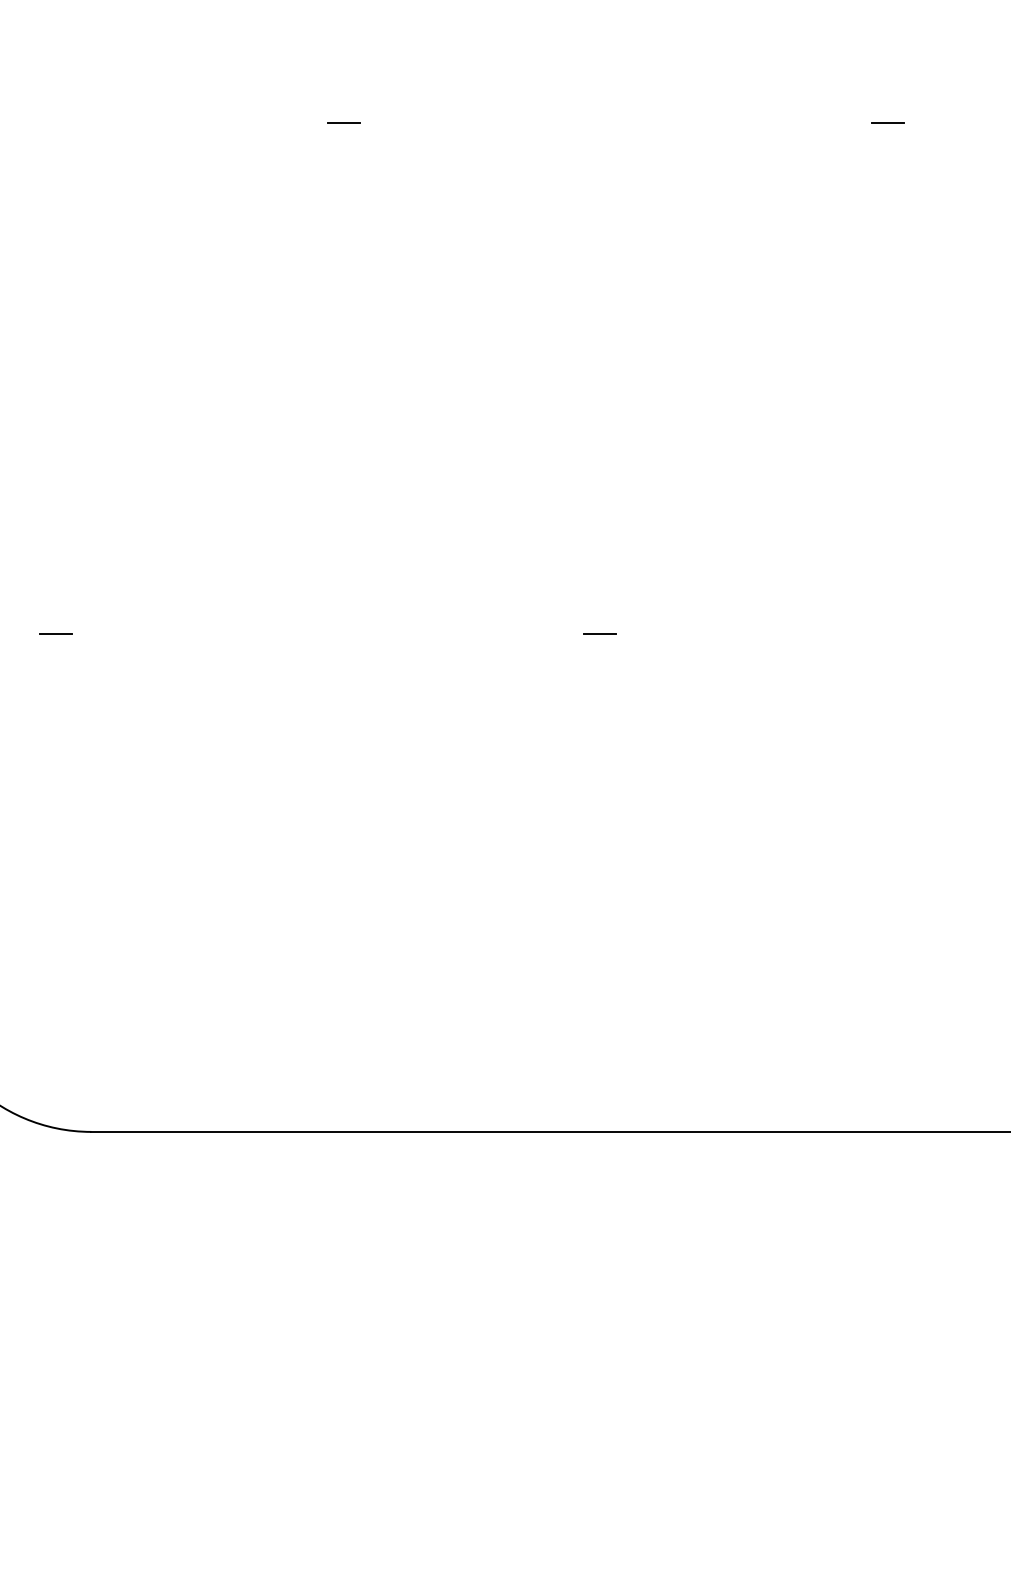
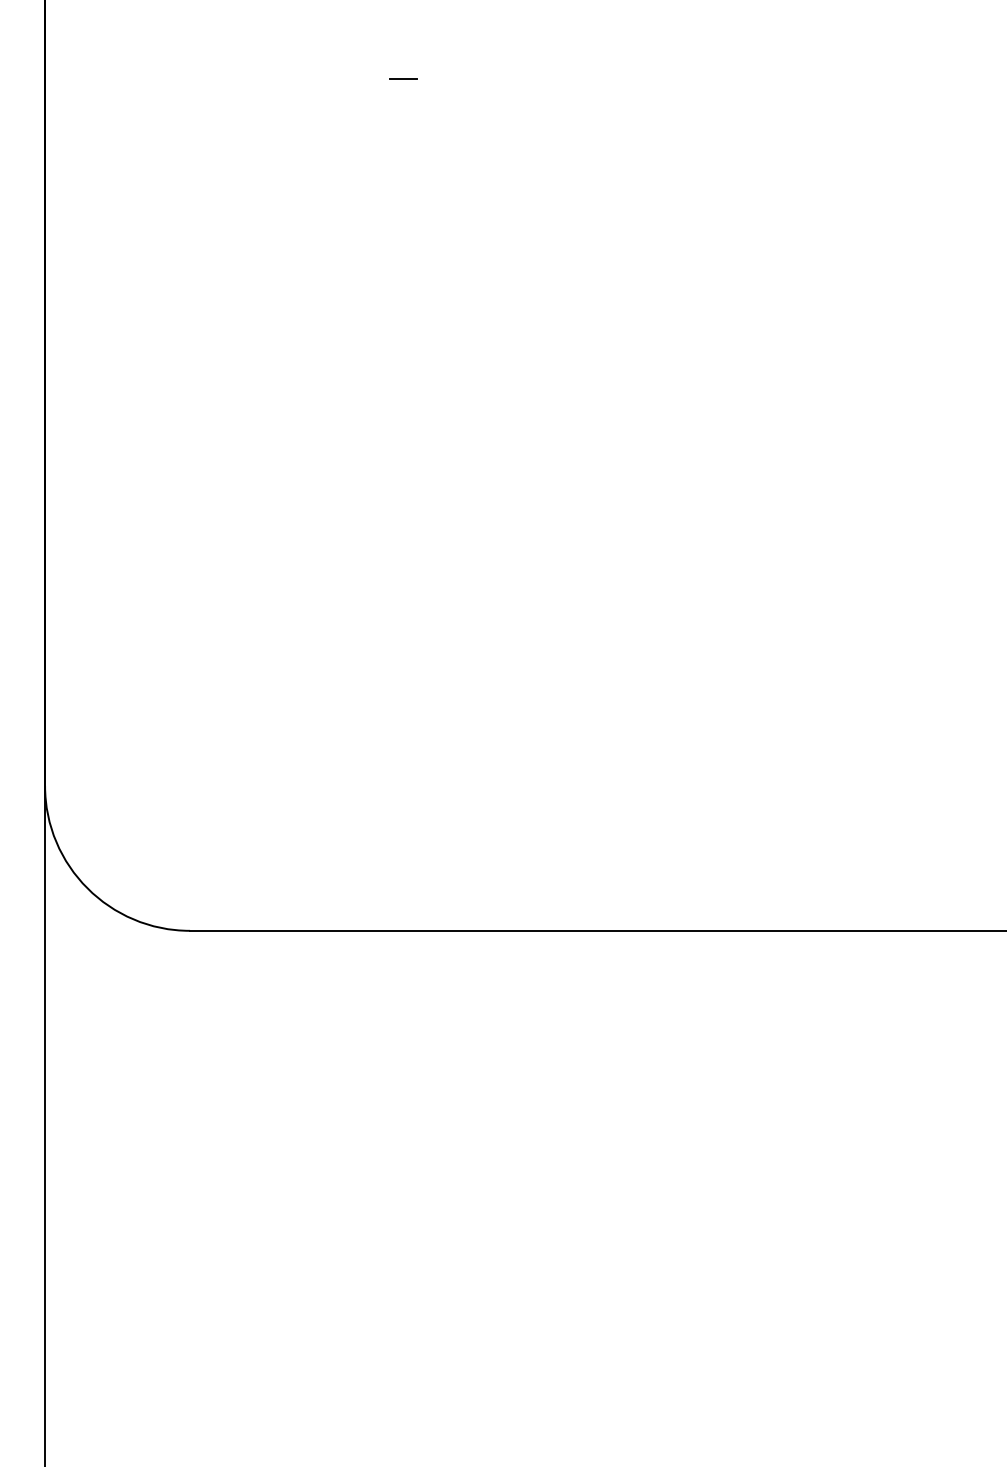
line: (887, 122) -> (861, 79), removed
line: (55, 633) -> (159, 510), removed
line: (599, 633) -> (618, 510), removed

